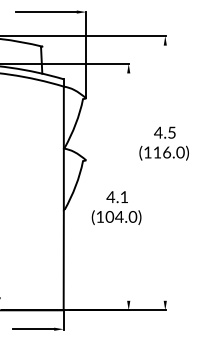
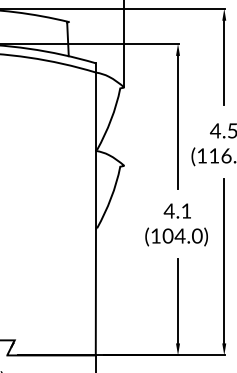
line: (165, 78) -> (224, 62), added
line: (128, 125) -> (177, 121), added
text: (116, 207) -> (176, 224), moved
line: (165, 235) -> (224, 260), added
line: (128, 267) -> (177, 301), added

